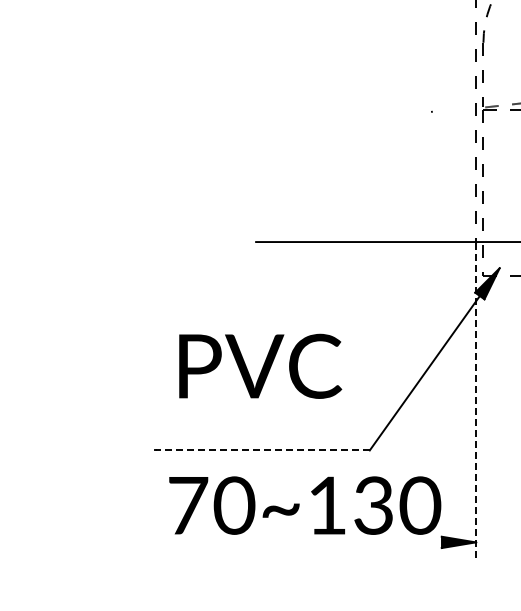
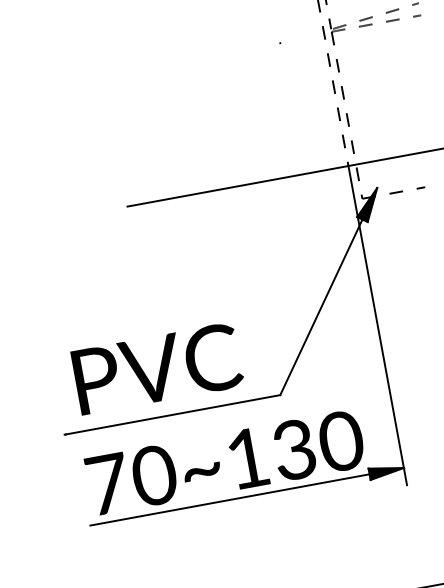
text: (260, 365) -> (157, 367), moved
line: (475, 401) -> (377, 326), dashed -> solid
line: (263, 450) -> (173, 414), dashed -> solid
line: (302, 542) -> (229, 500), added

